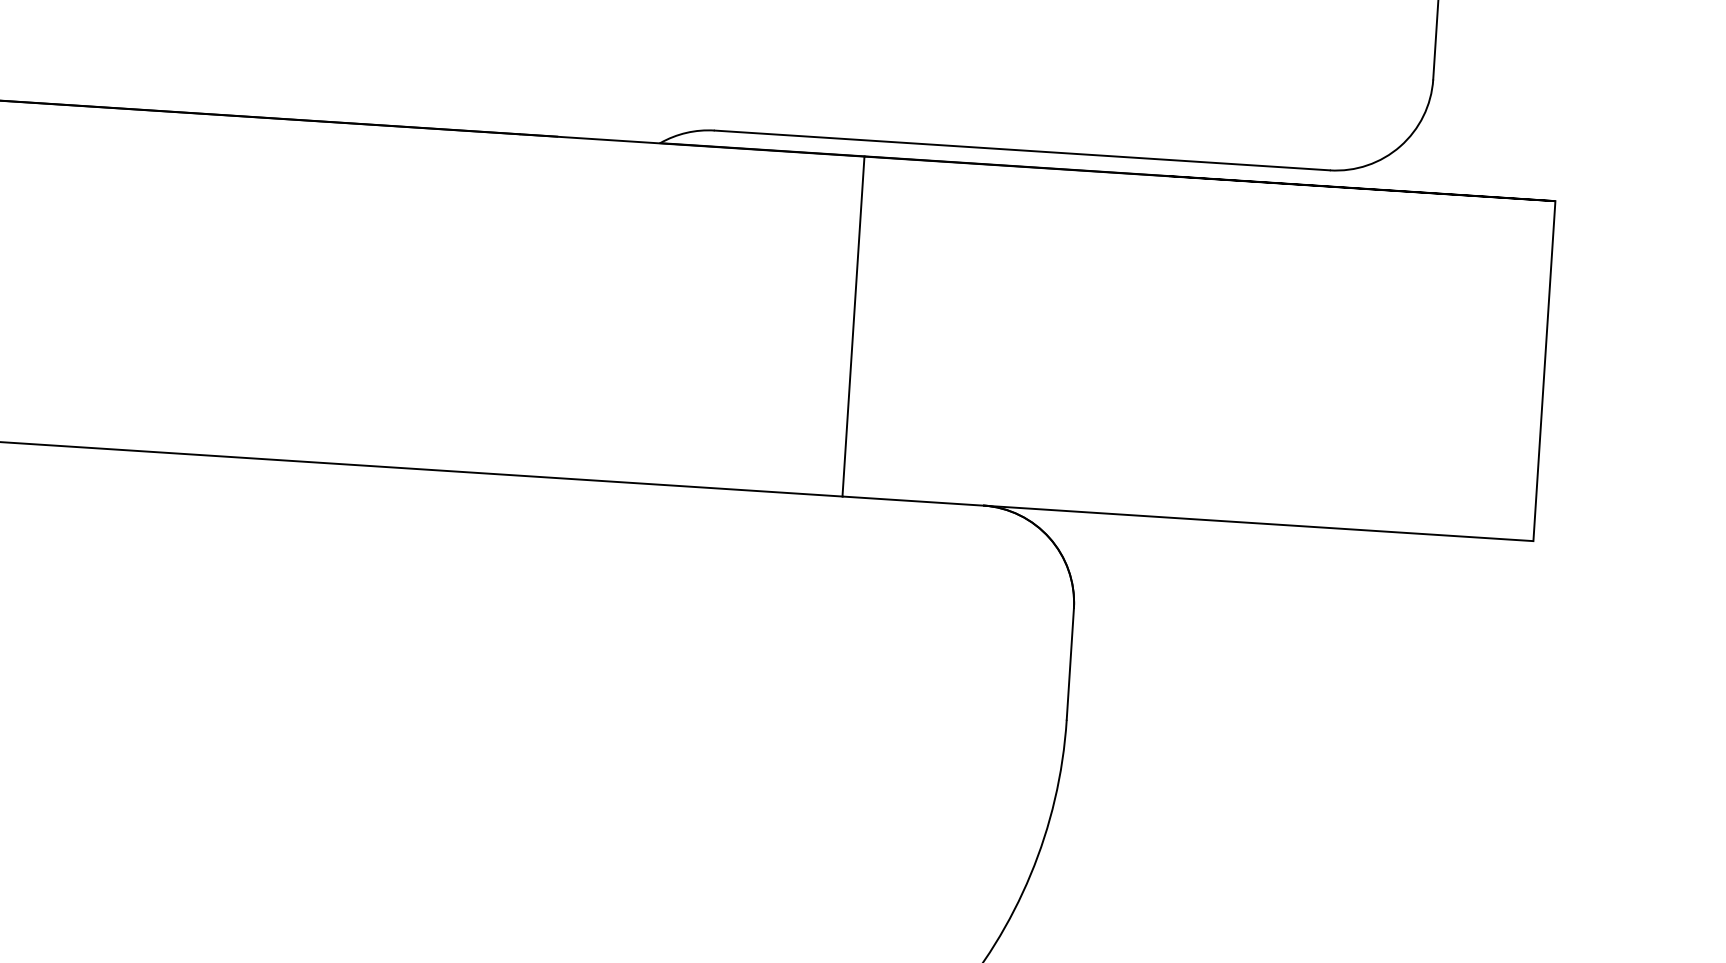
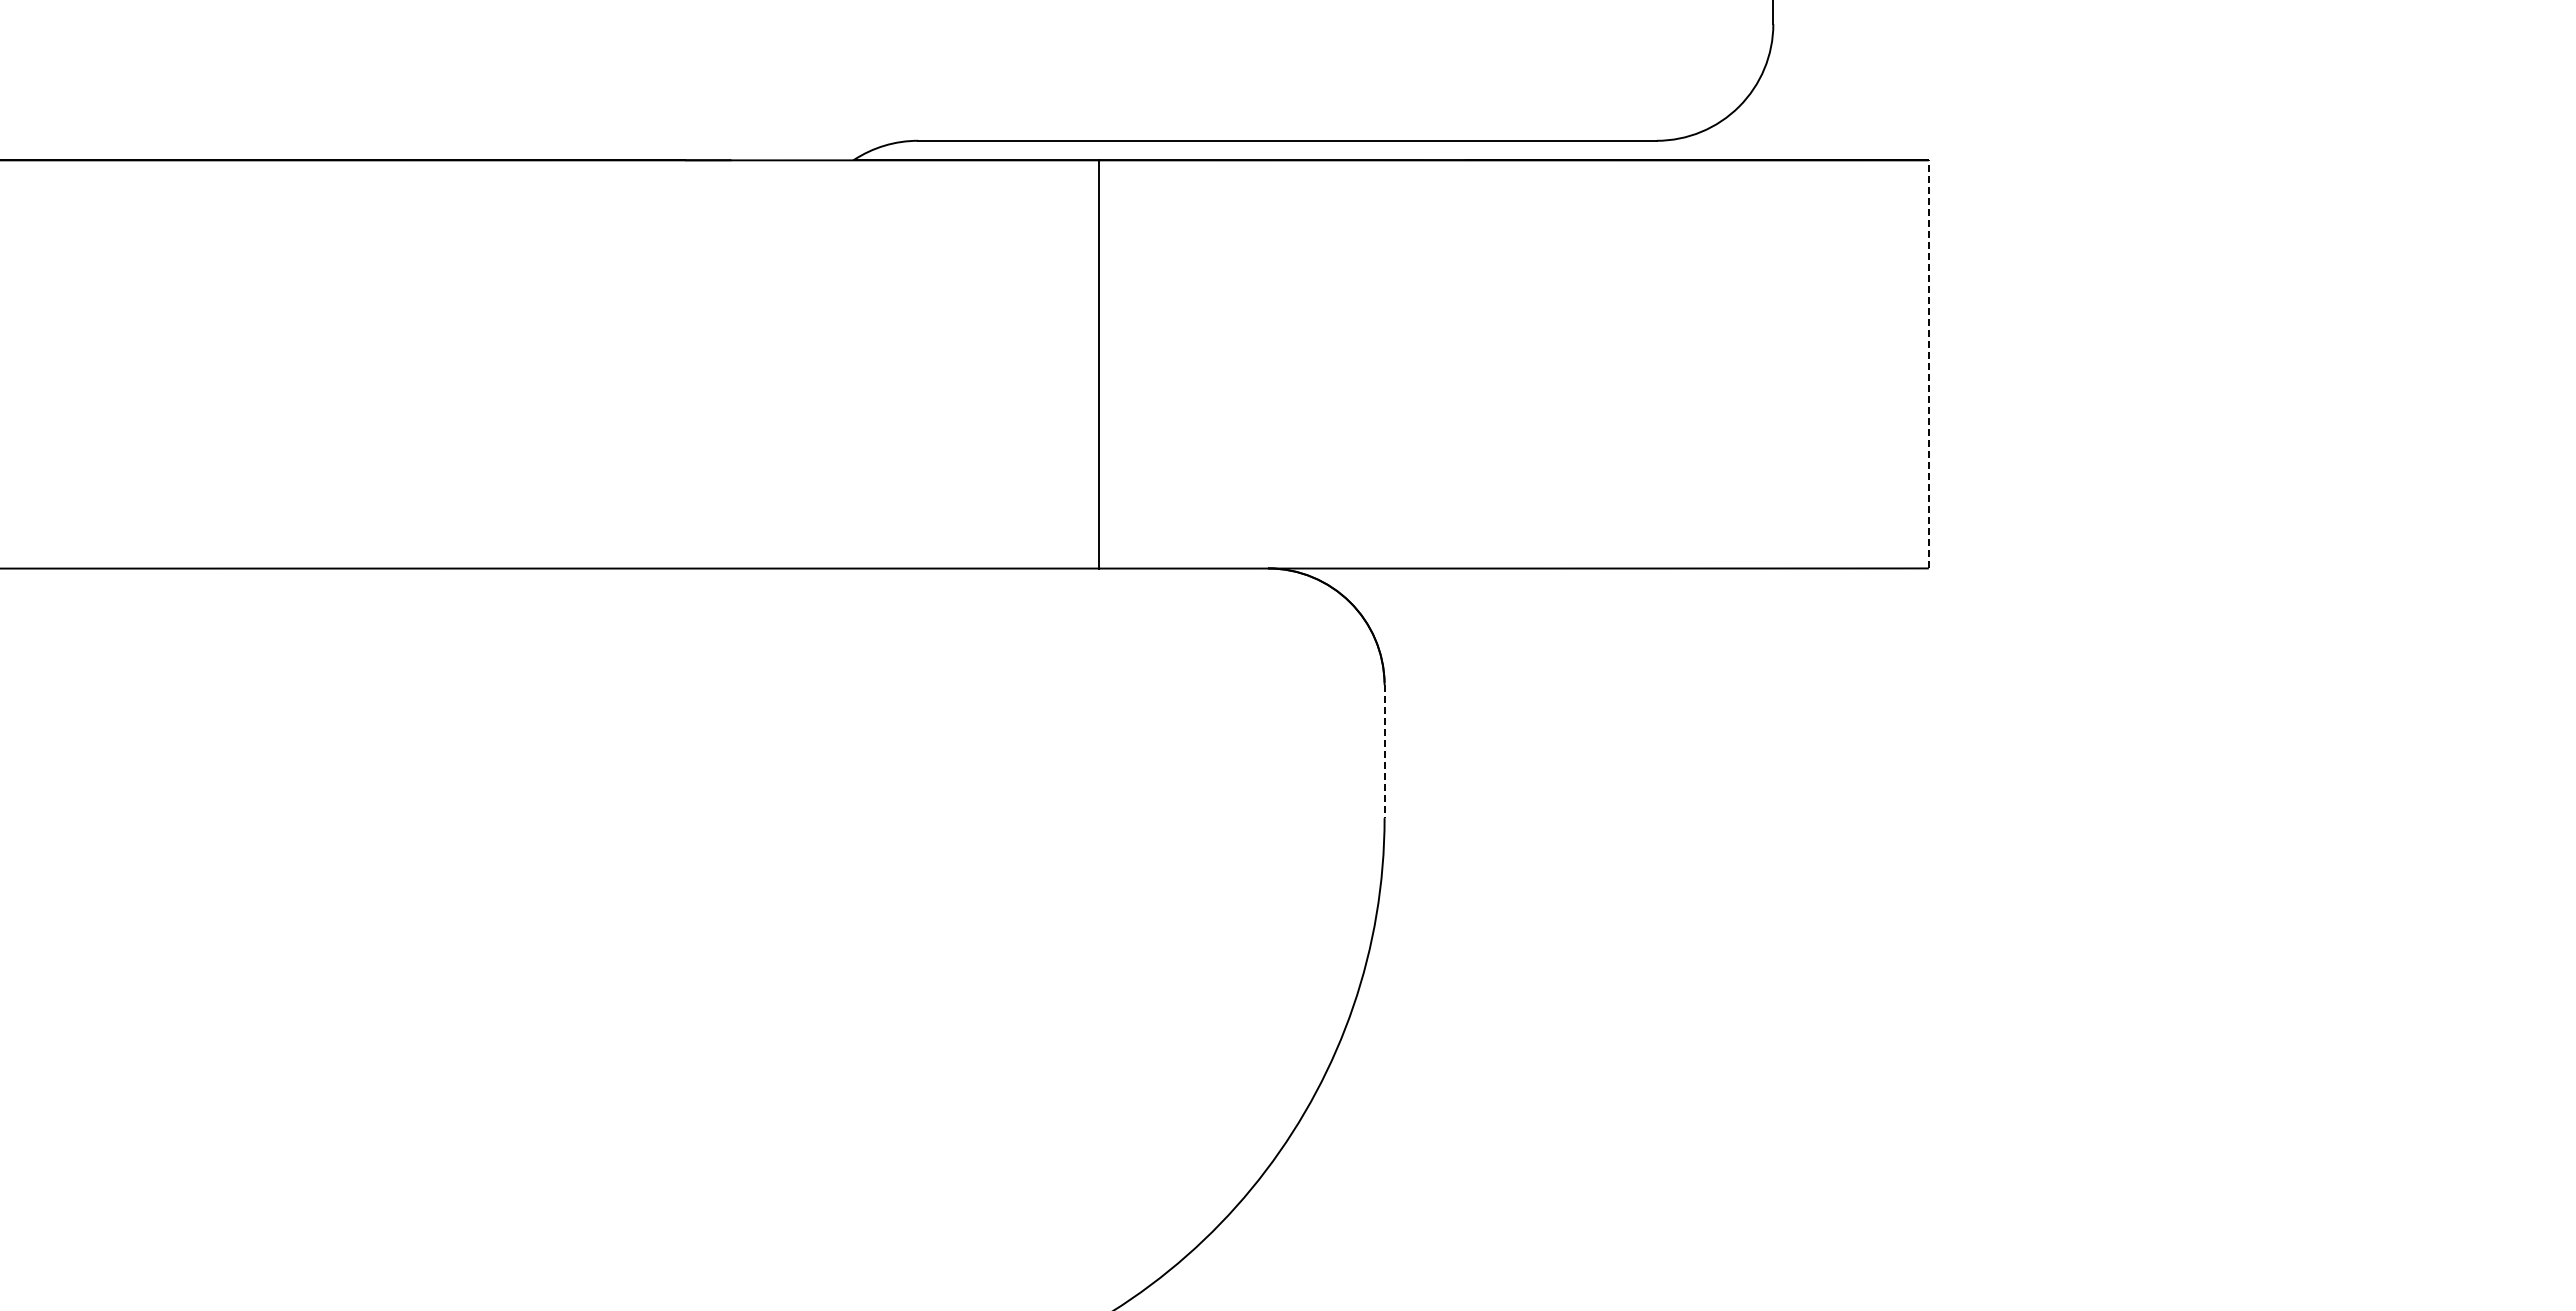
line: (1544, 370) -> (1928, 363), solid -> dashed
line: (1070, 664) -> (1384, 751), solid -> dashed

